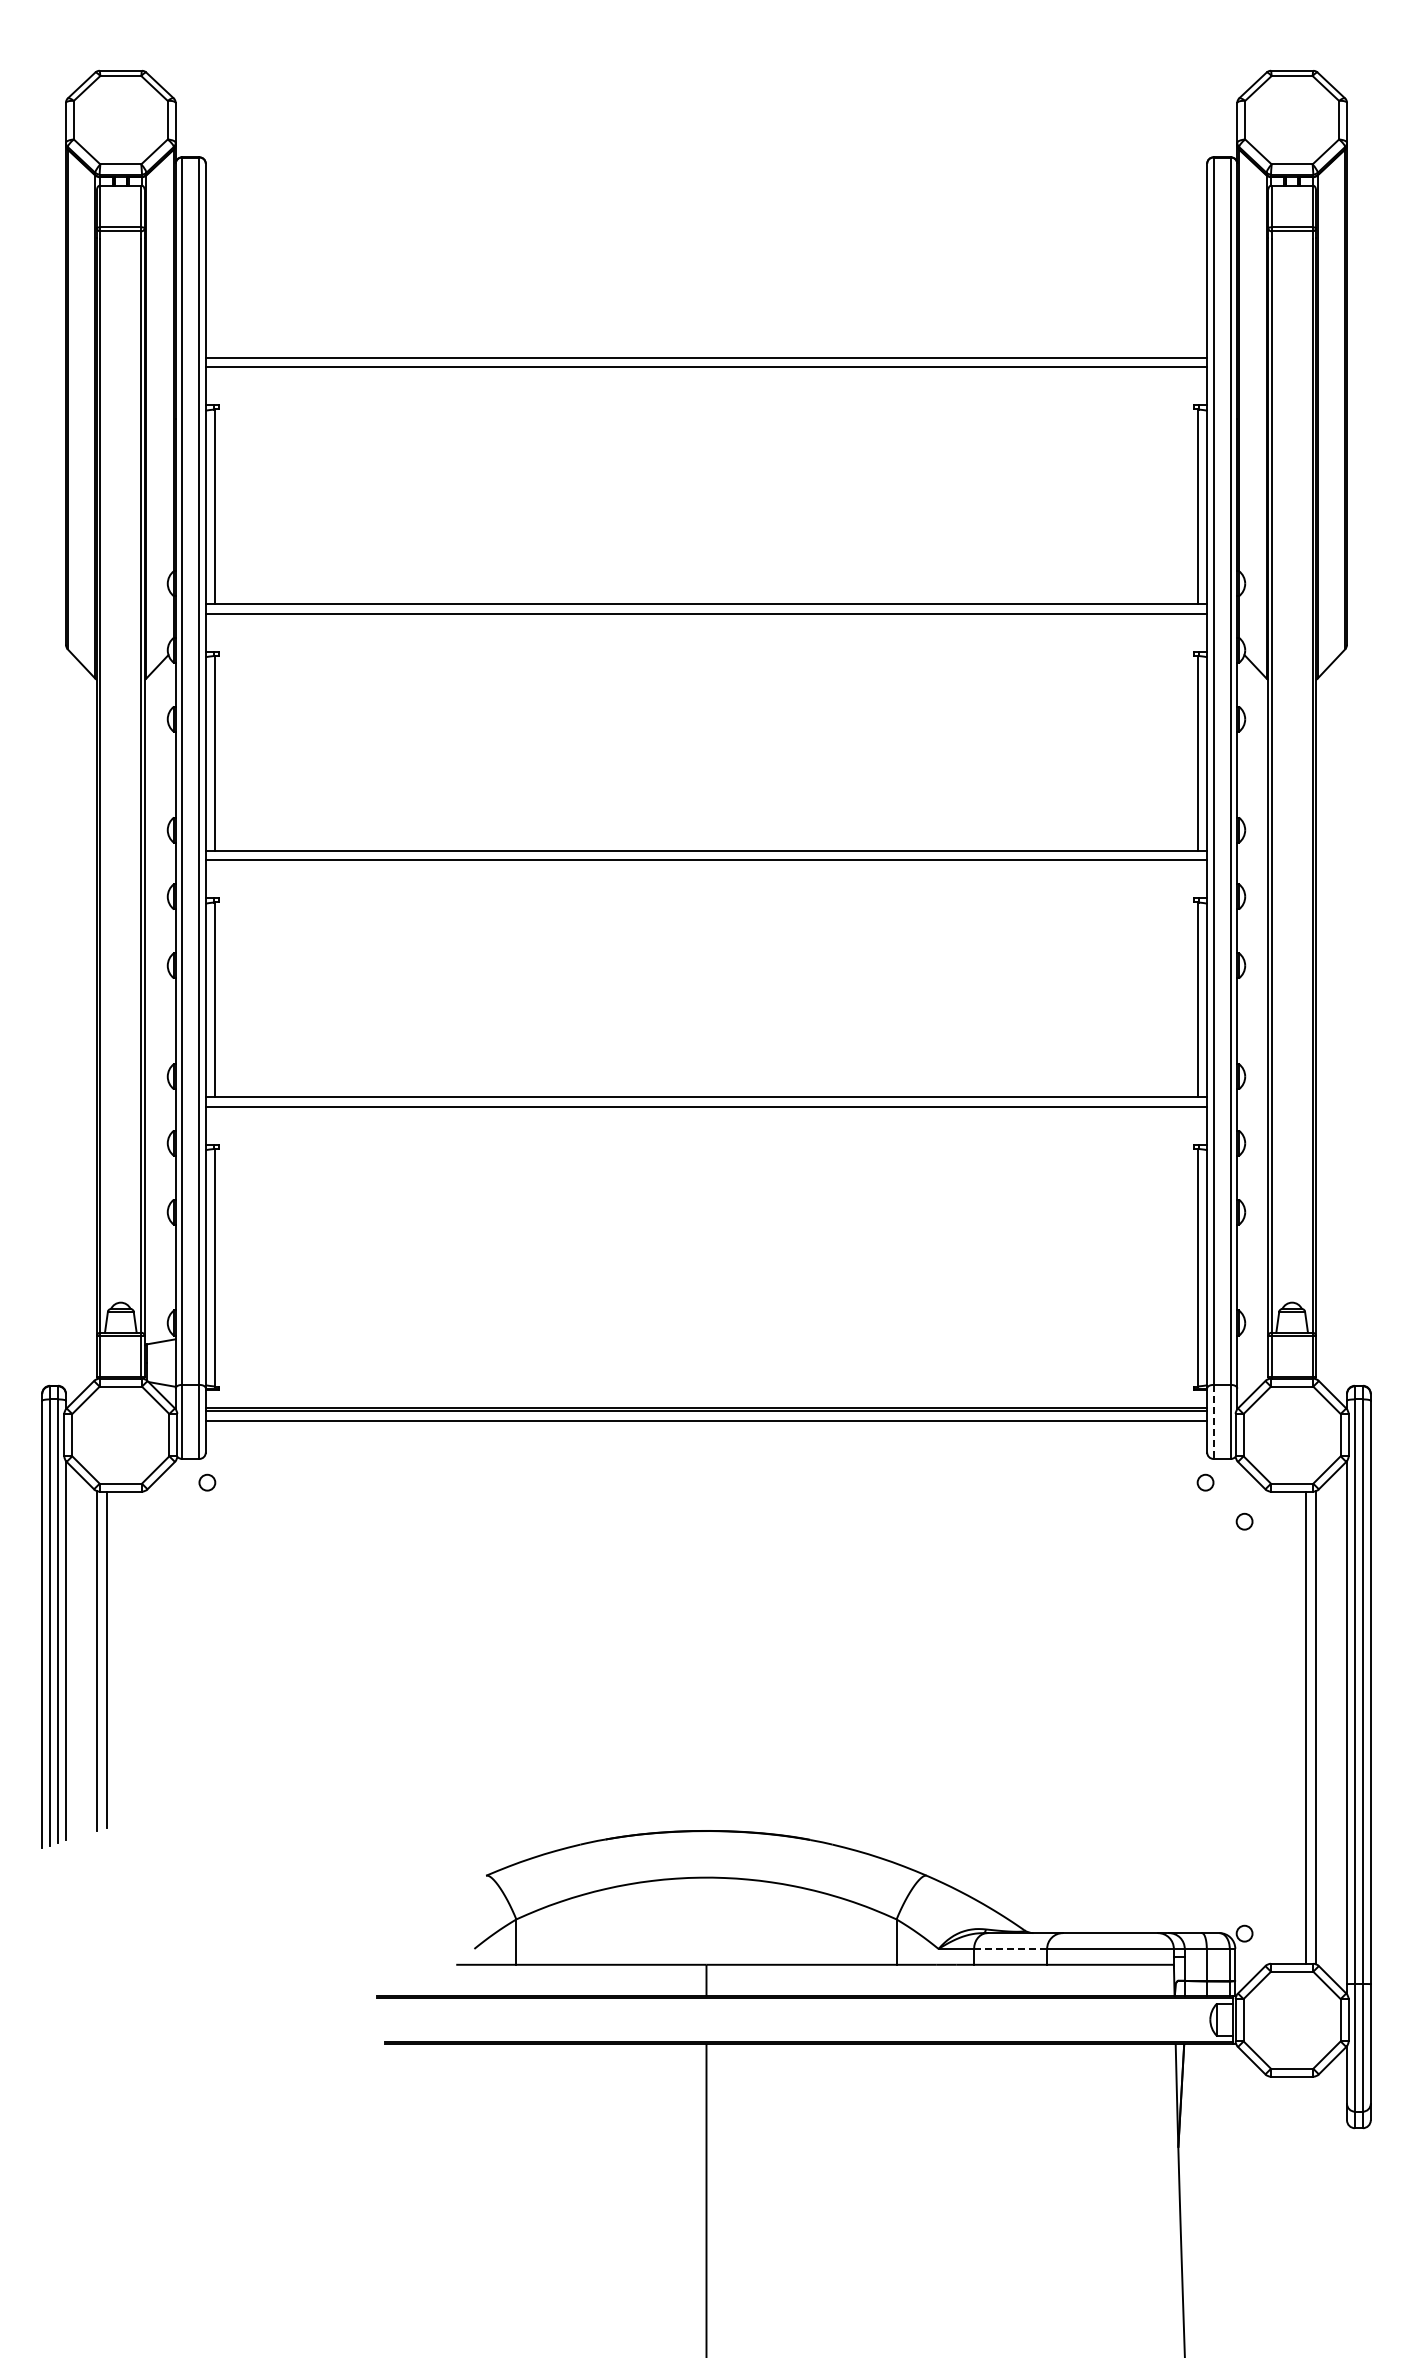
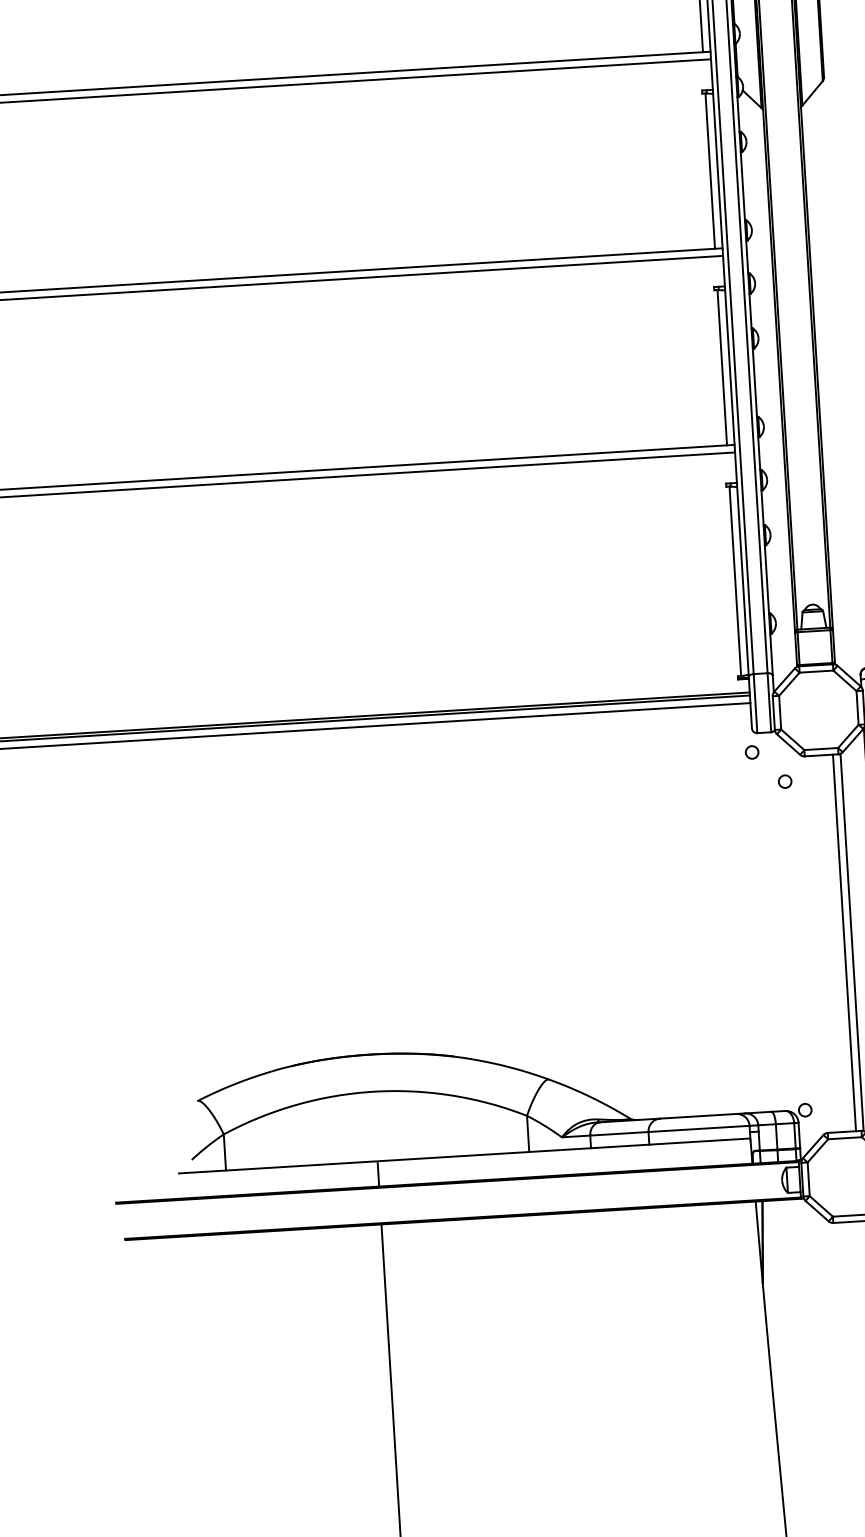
line: (1213, 1422) -> (755, 704), dashed -> solid
line: (1010, 1948) -> (619, 1133), dashed -> solid

